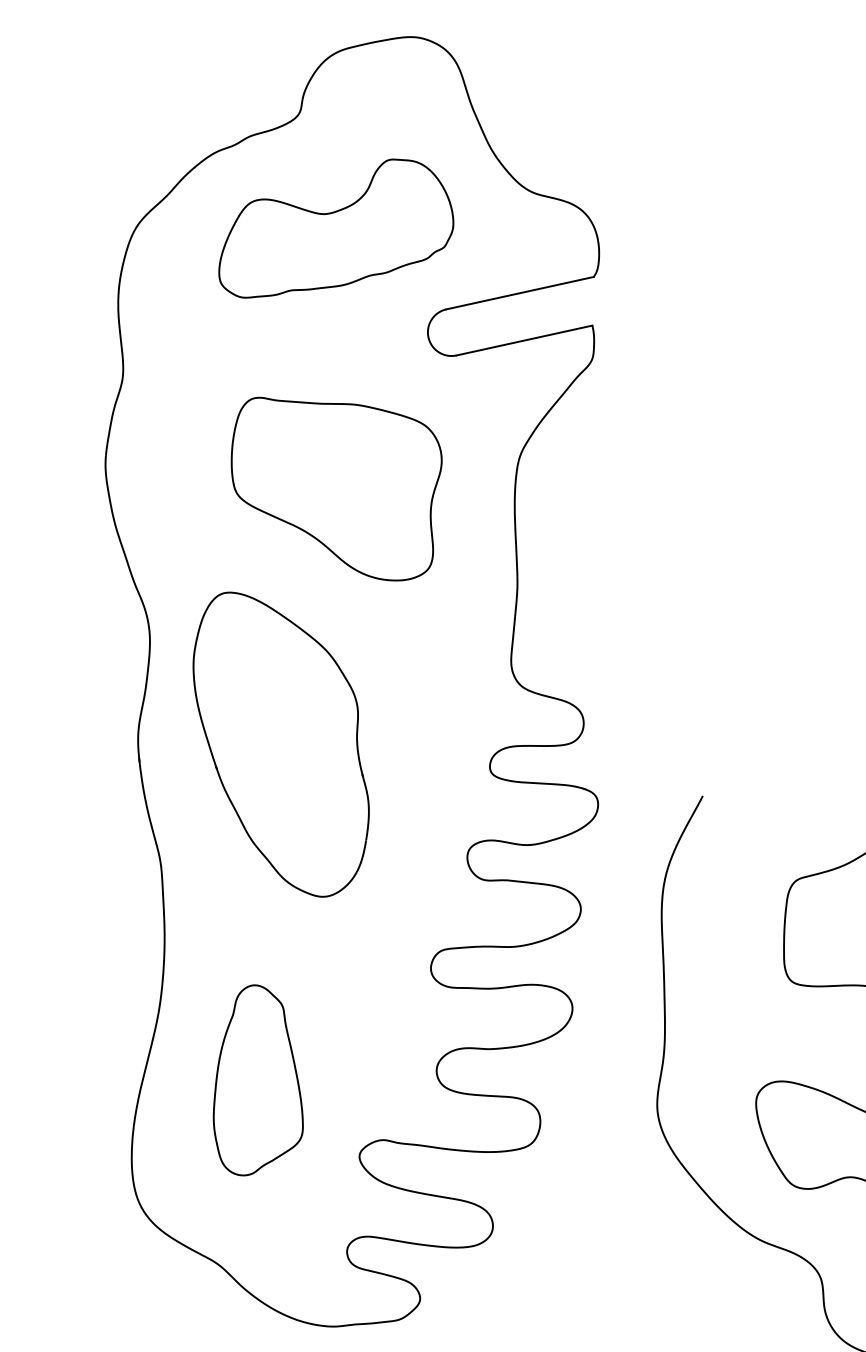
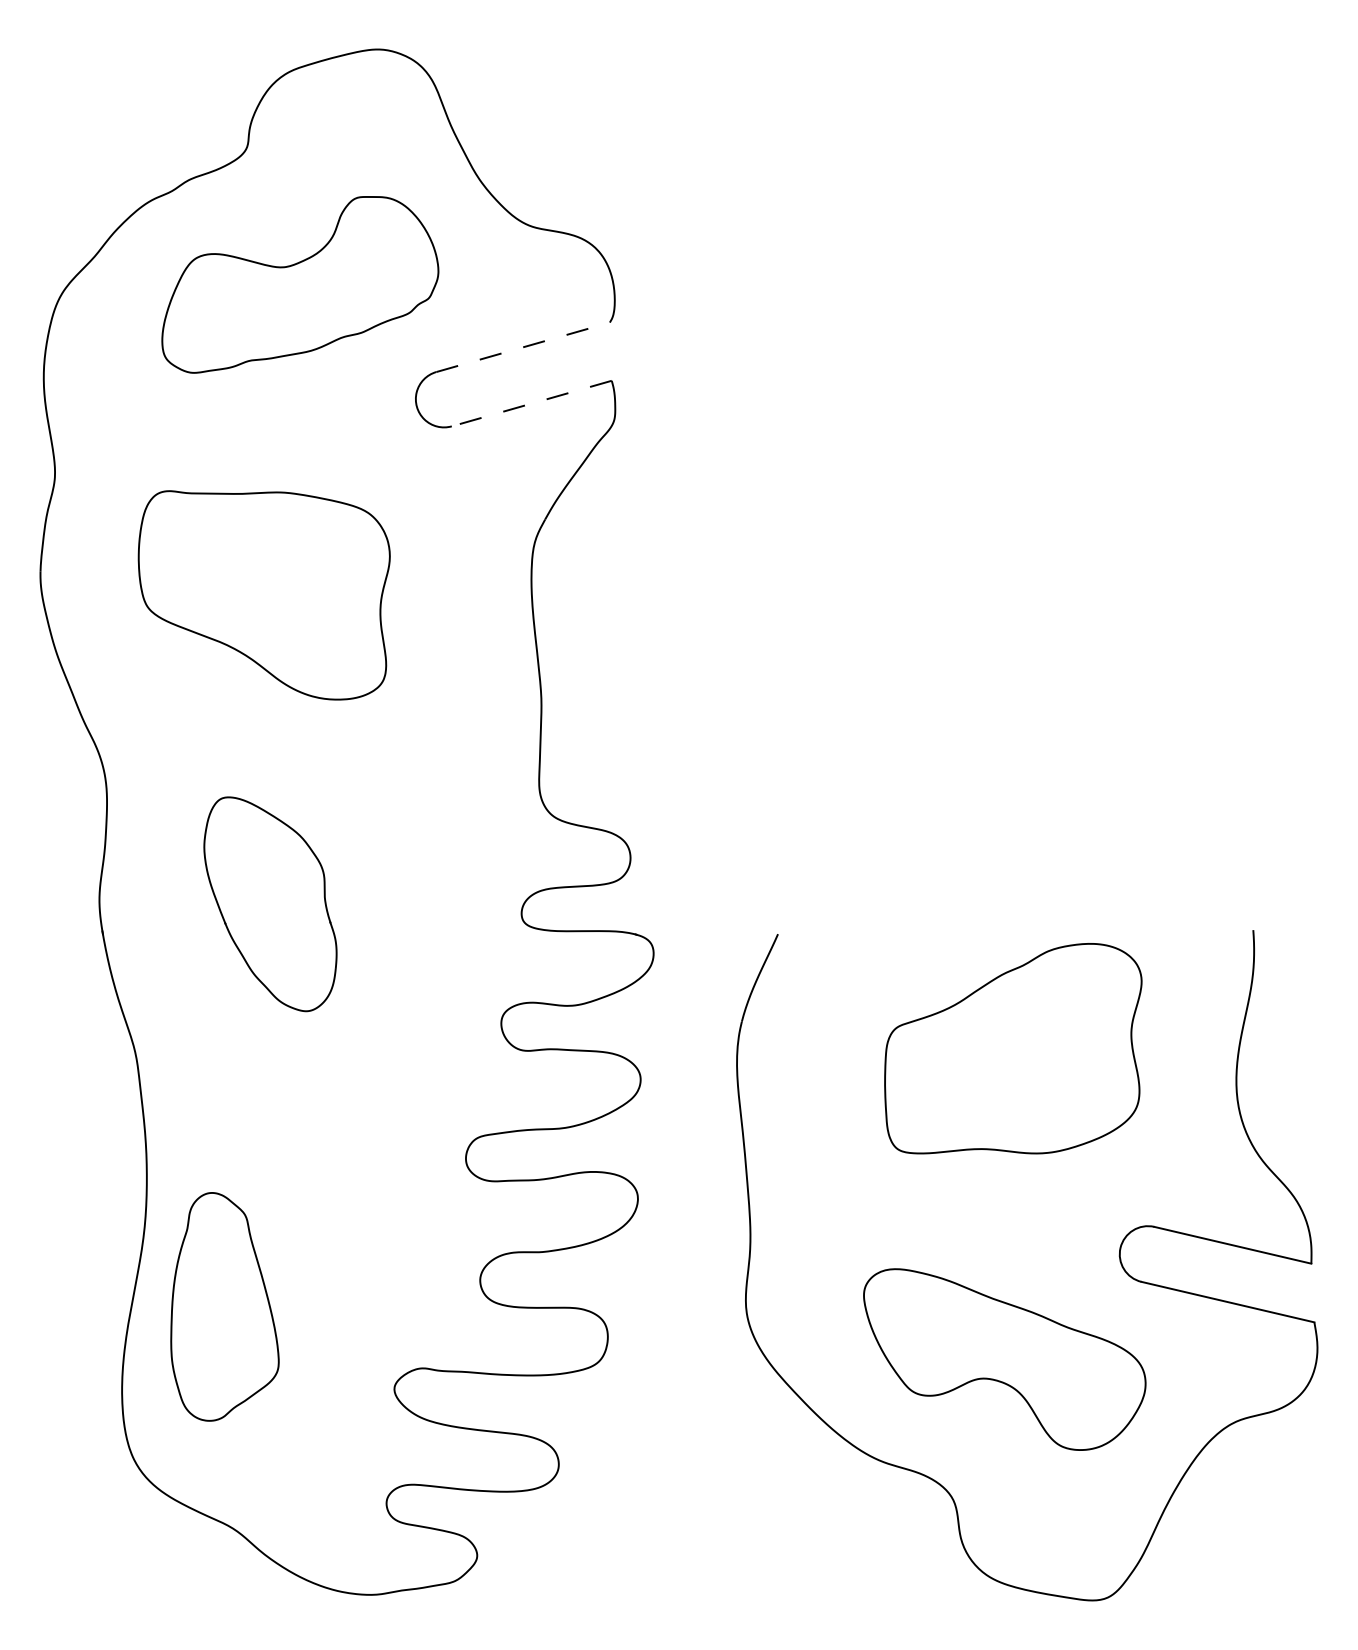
line: (520, 293) -> (523, 347), solid -> dashed
line: (524, 340) -> (531, 403), solid -> dashed
part: (334, 489) -> (263, 595), moved
part: (280, 745) -> (270, 904), size x0.6
part: (260, 1080) -> (224, 1306), moved

